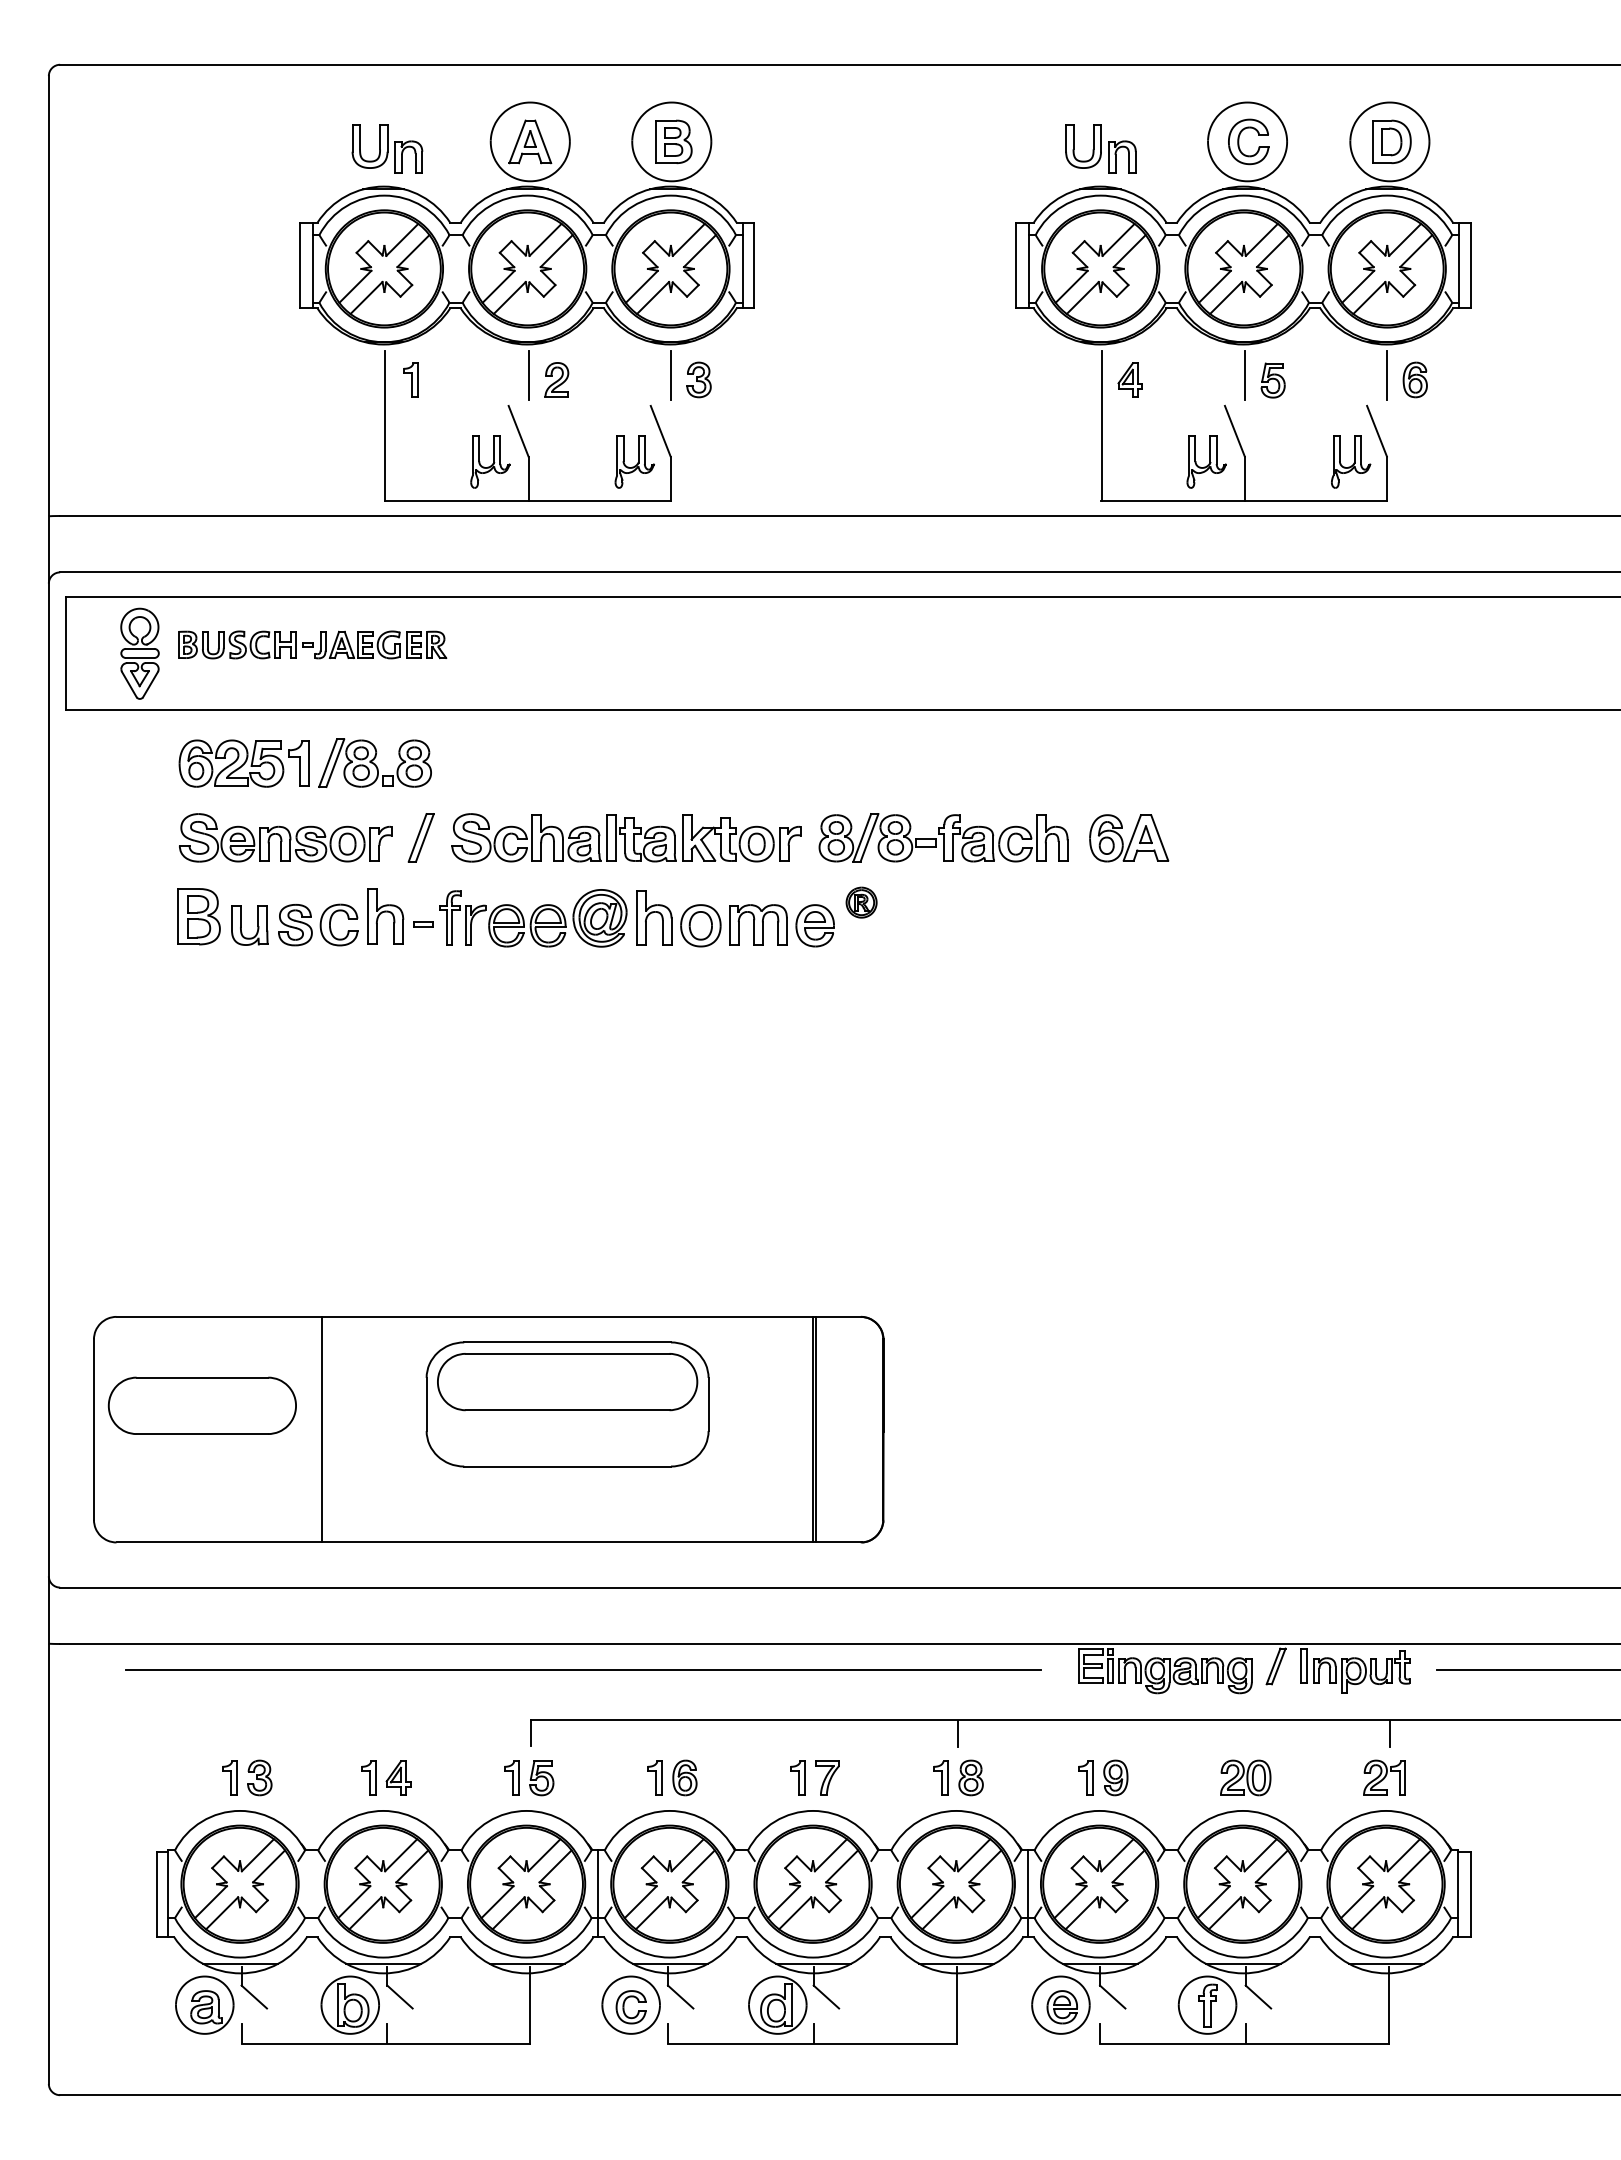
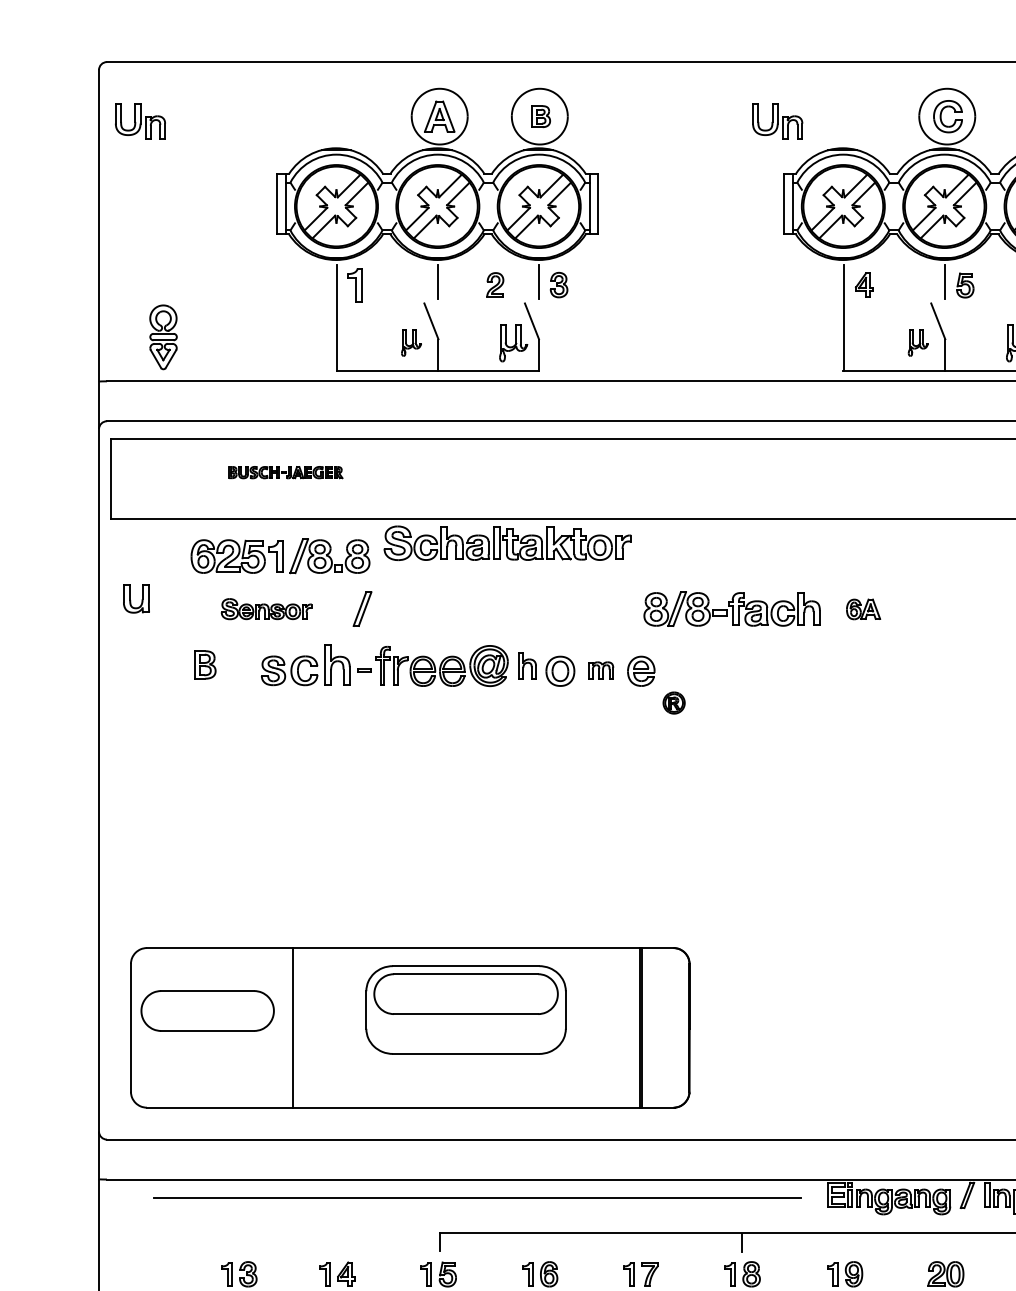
part: (673, 141) -> (541, 116), size x0.7
part: (387, 148) -> (140, 121), moved
part: (1100, 148) -> (777, 121), moved
part: (410, 379) -> (354, 284), size x1.4
part: (556, 379) -> (495, 284), moved
part: (490, 461) -> (411, 342), size x0.7
part: (1206, 461) -> (918, 342), size x0.7
part: (312, 644) -> (285, 472), size x0.6
part: (139, 653) -> (163, 337), moved
part: (285, 837) -> (266, 608), size x0.6
part: (626, 837) -> (507, 543), moved
part: (1129, 838) -> (863, 609), size x0.6
part: (861, 902) -> (674, 702), moved
part: (198, 916) -> (204, 664), size x0.7
part: (654, 917) -> (527, 665), size x0.7
part: (758, 924) -> (601, 670), size x0.6
part: (241, 925) -> (130, 598), moved

